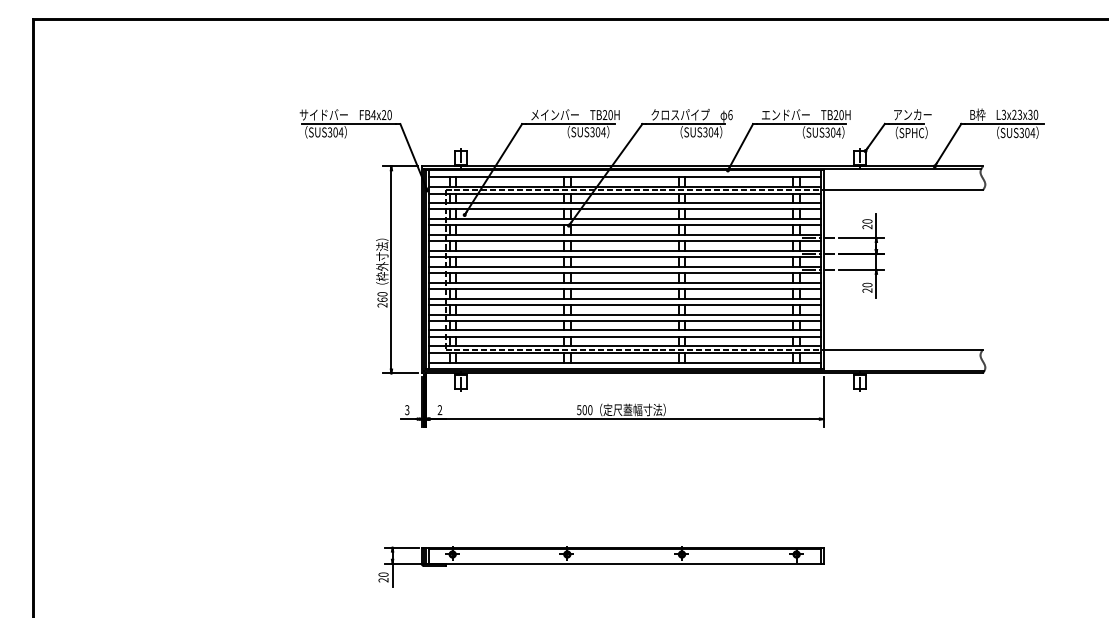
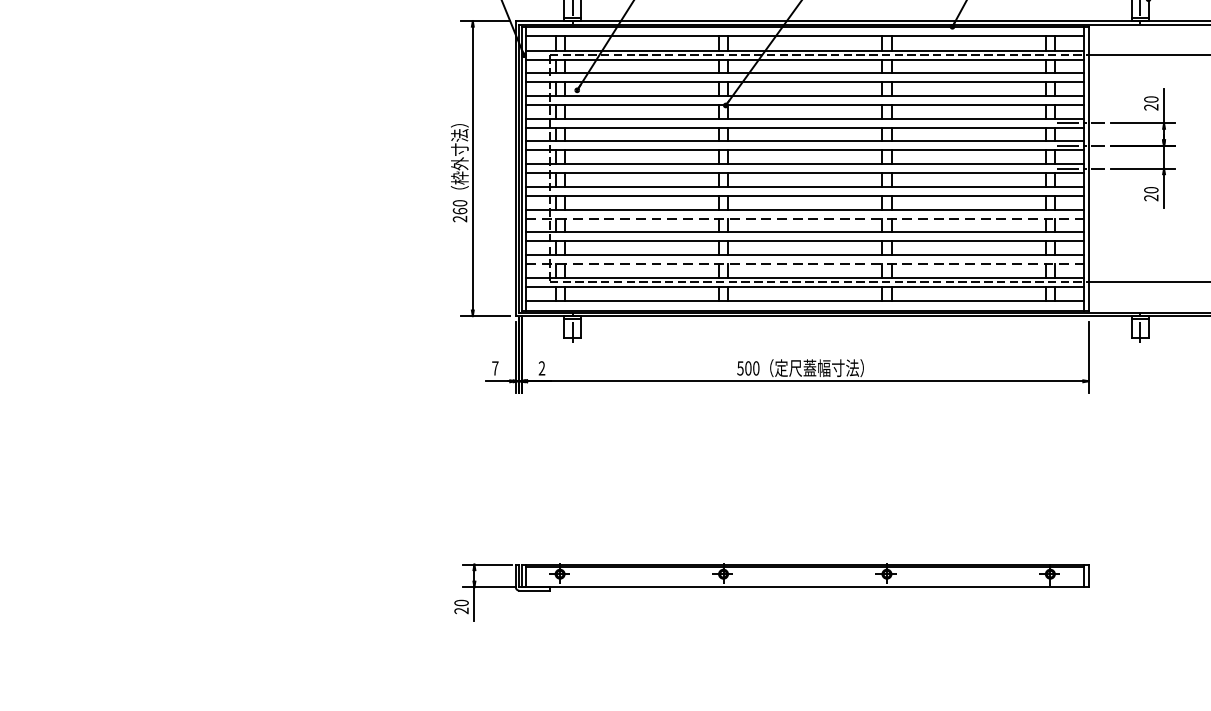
line: (624, 305) -> (805, 219), solid -> dashed
line: (624, 336) -> (805, 263), solid -> dashed
text: (407, 410) -> (495, 368), 3 -> 7

